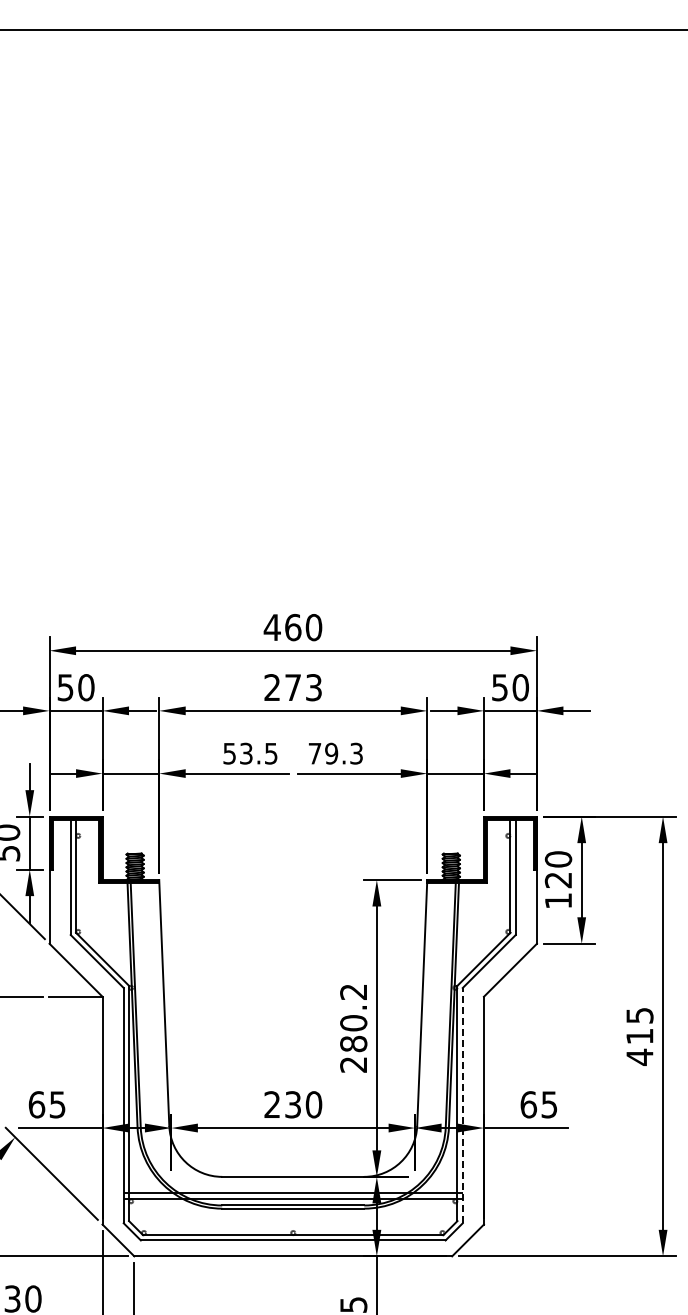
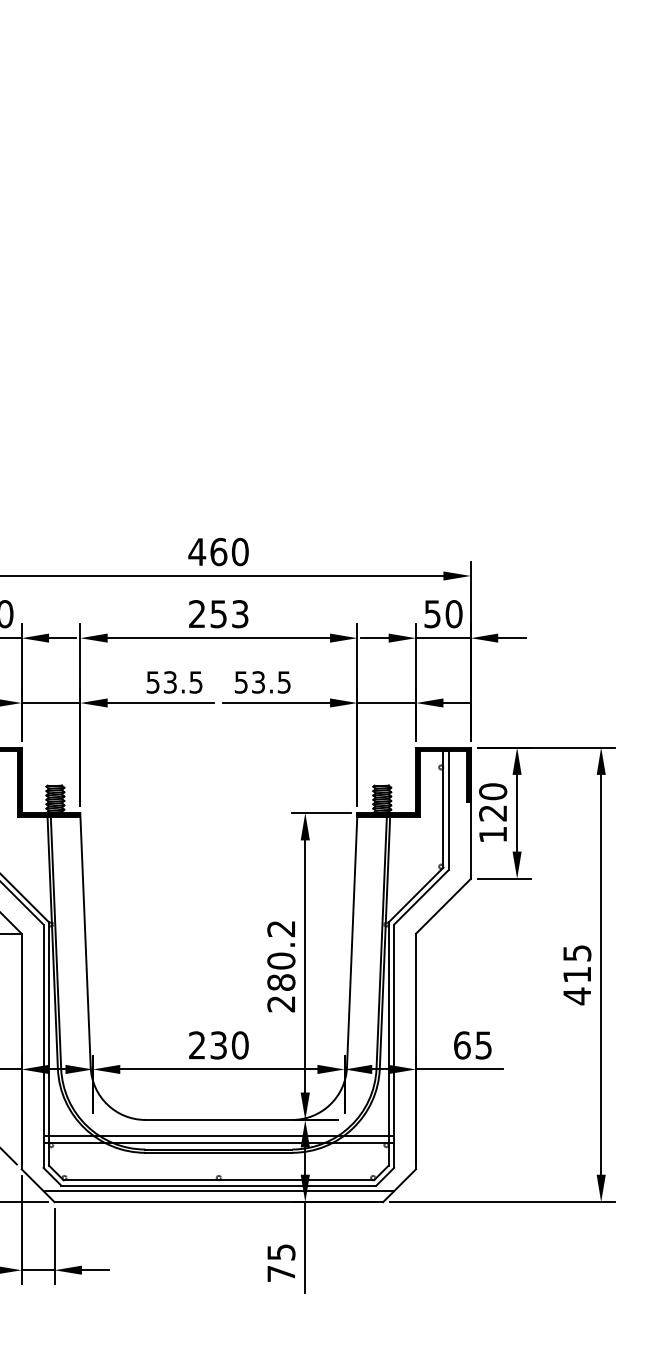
text: (292, 687) -> (218, 613), 273 -> 253
text: (335, 753) -> (262, 682), 79.3 -> 53.5
line: (462, 1105) -> (393, 1046), dashed -> solid
line: (292, 1245) -> (218, 1190), added

